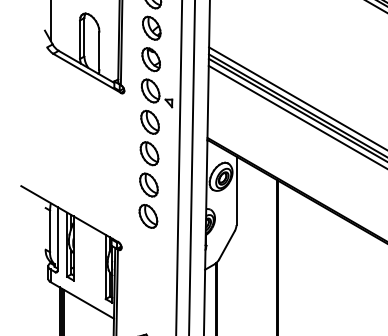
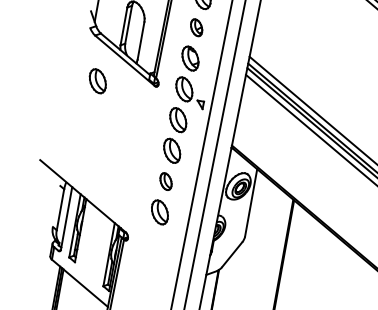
part: (151, 27) -> (196, 27), size x0.7
part: (63, 97) -> (97, 80), added
part: (148, 184) -> (165, 181), size x0.7

